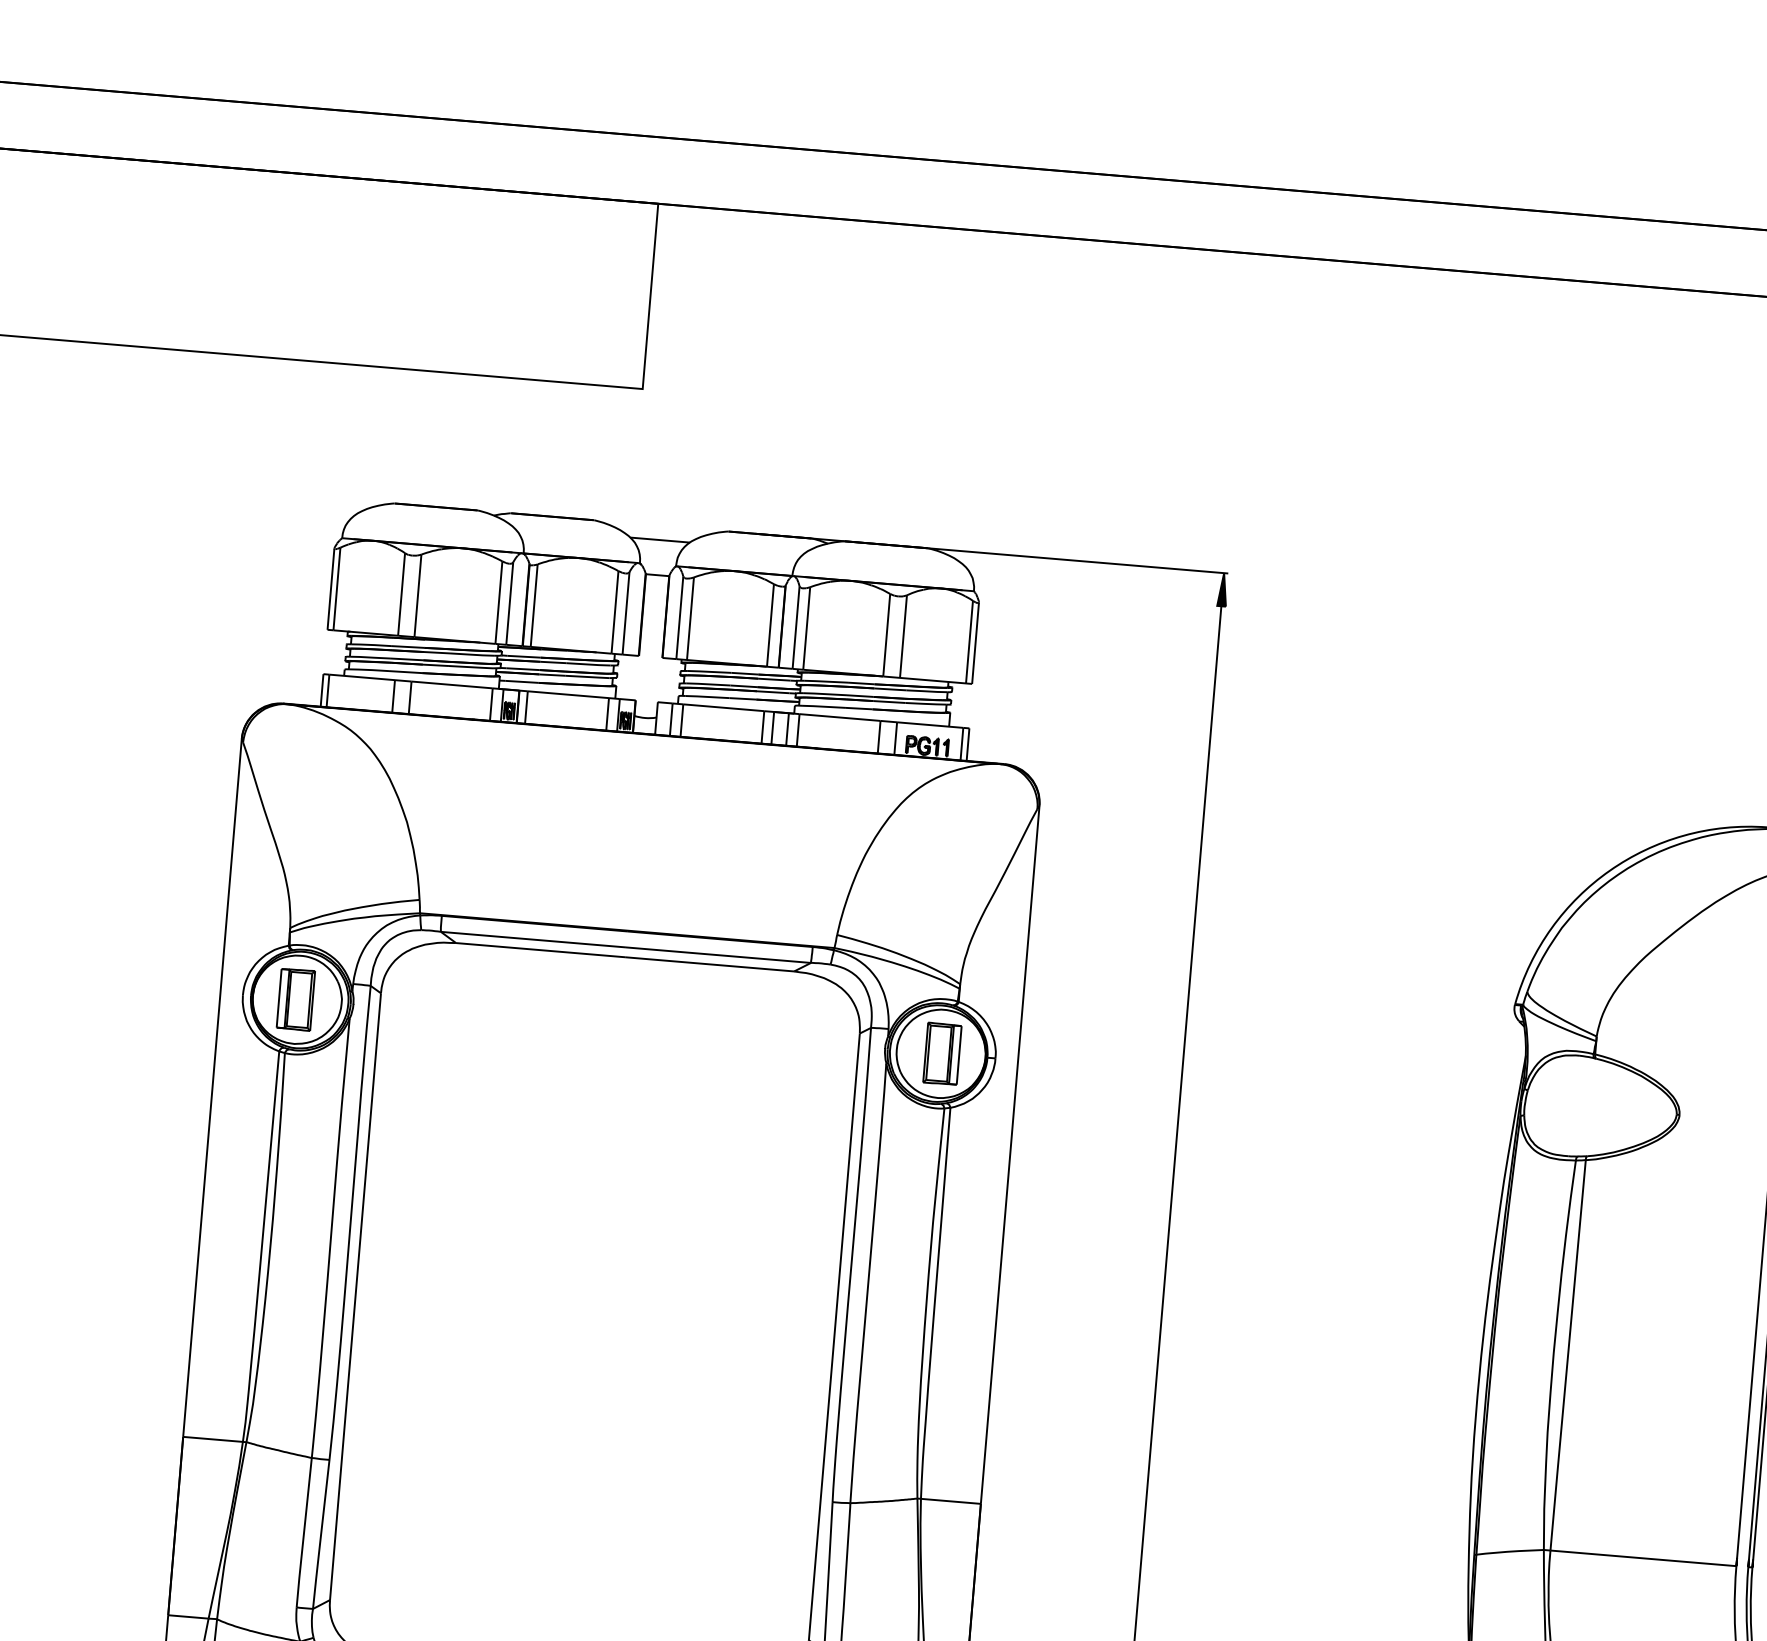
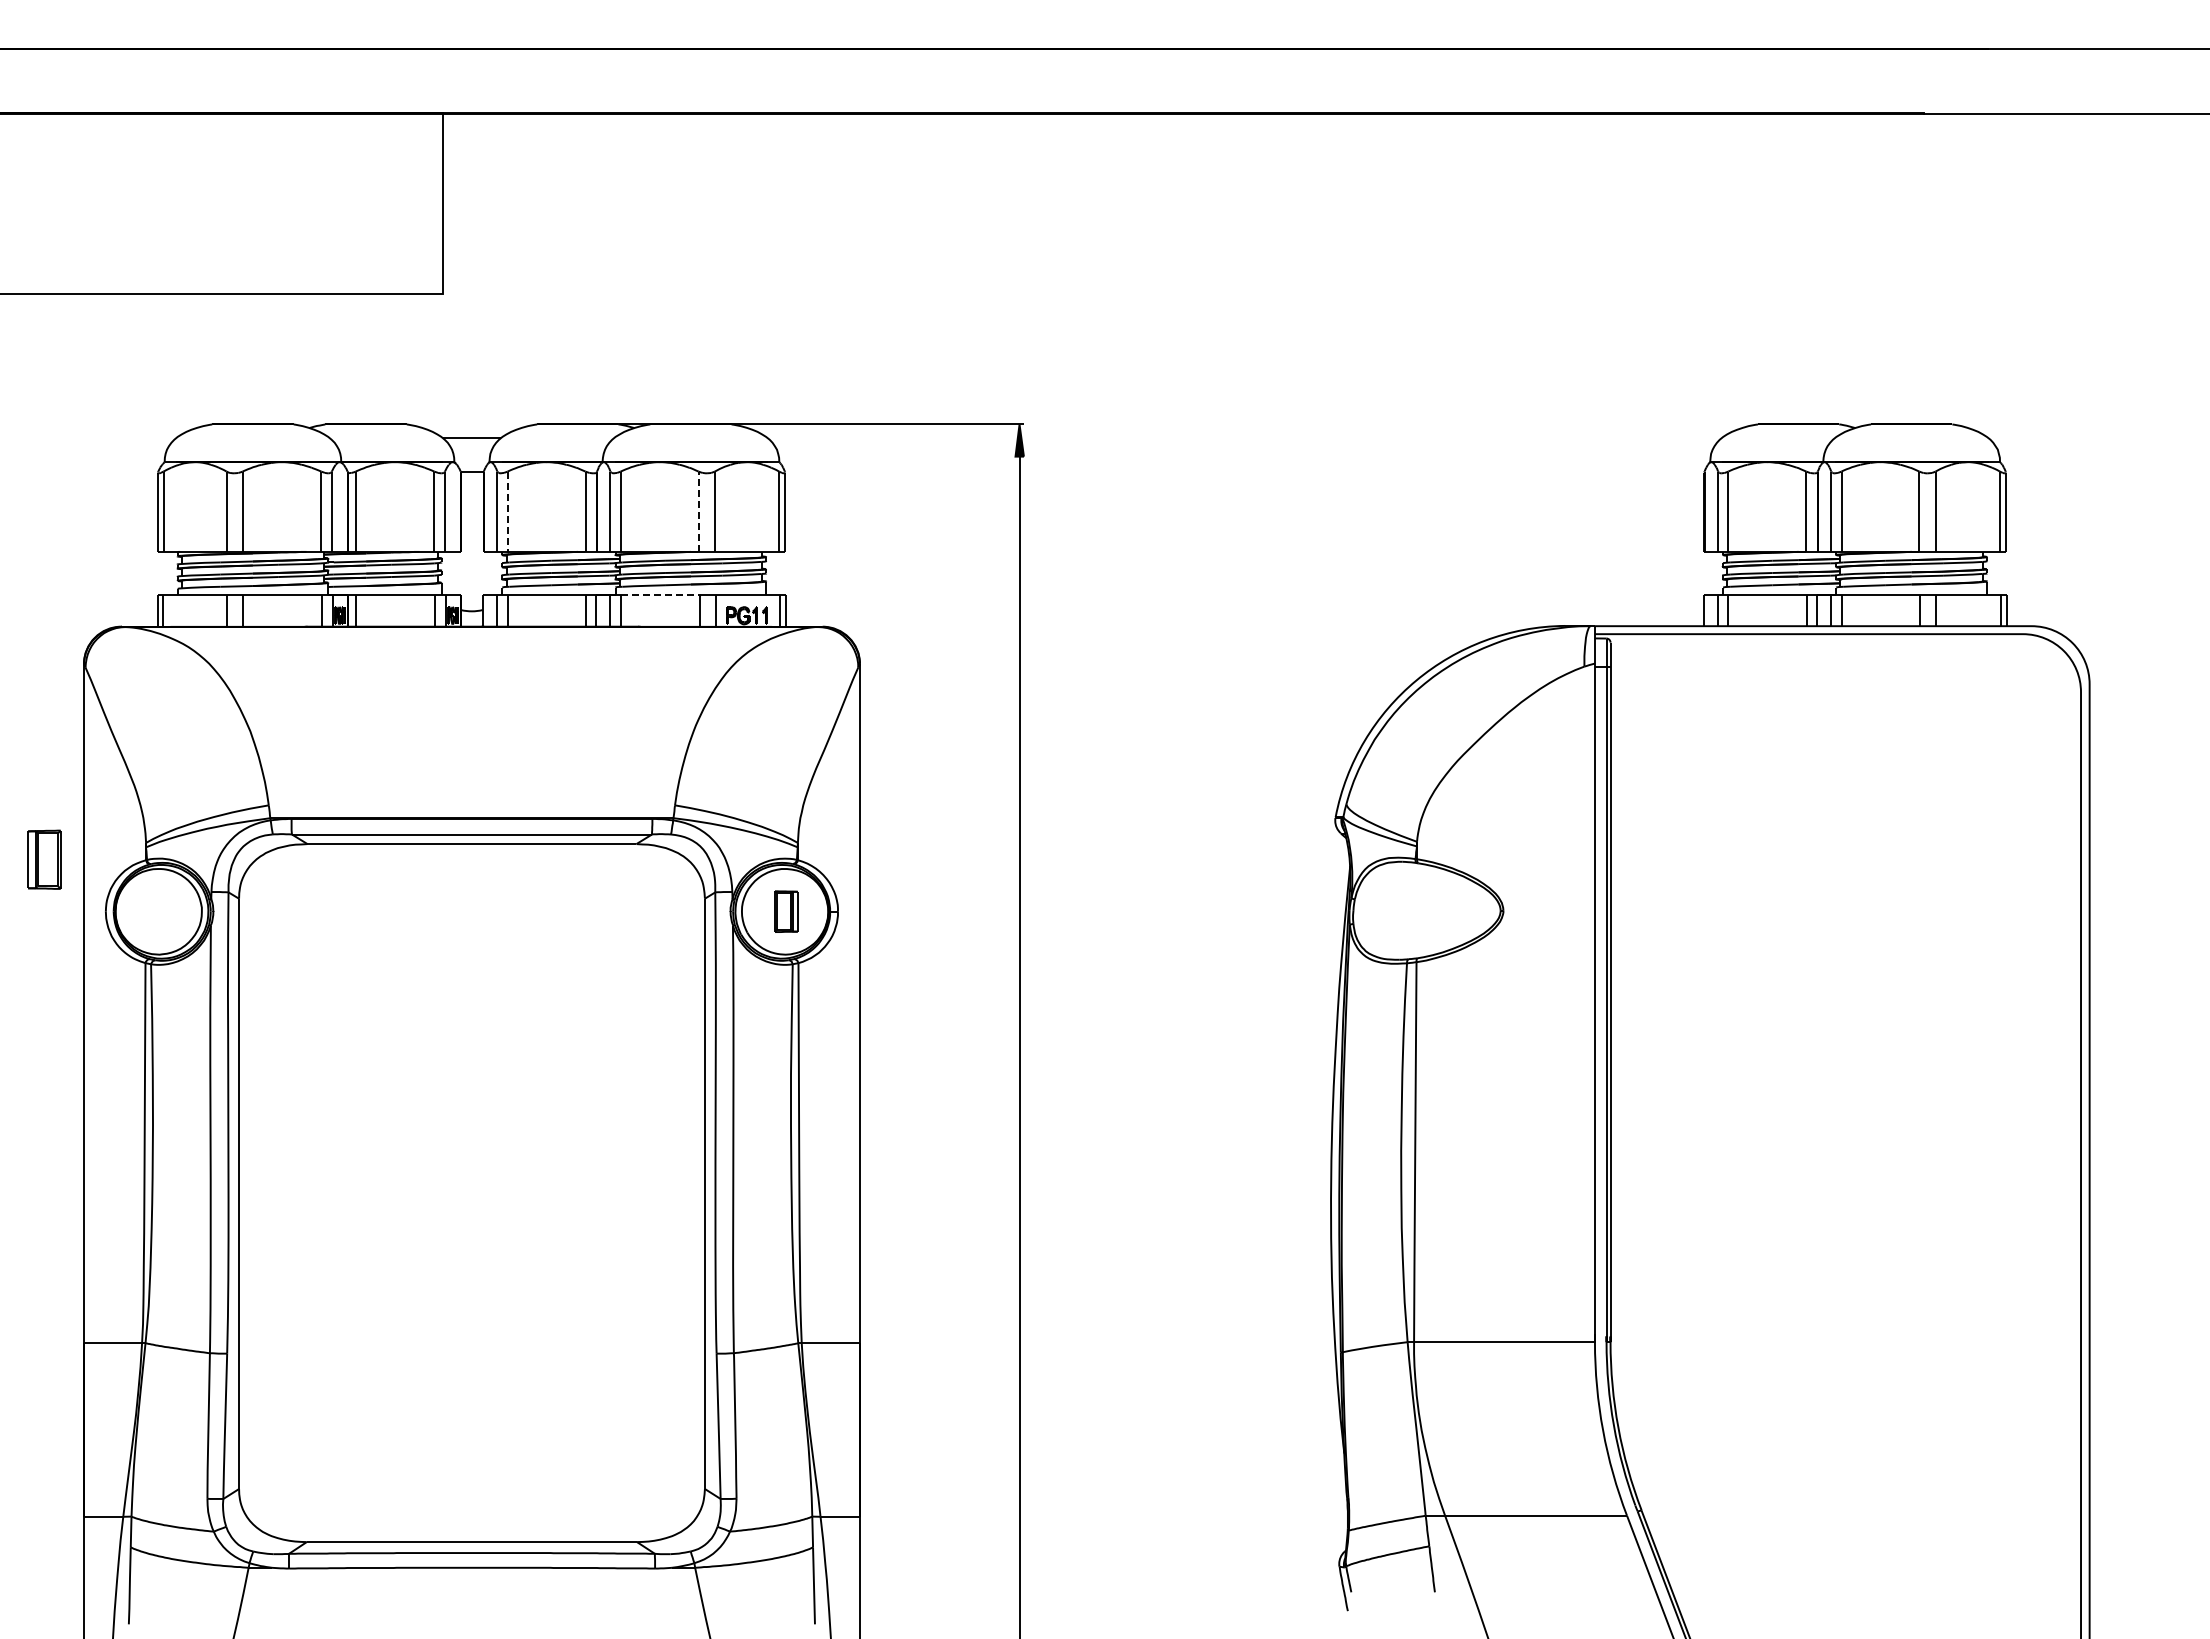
line: (690, 619) -> (507, 512), solid -> dashed
line: (886, 634) -> (698, 511), solid -> dashed
line: (840, 718) -> (660, 595), solid -> dashed
part: (296, 999) -> (44, 859), moved
part: (942, 1053) -> (786, 911), size x0.7

